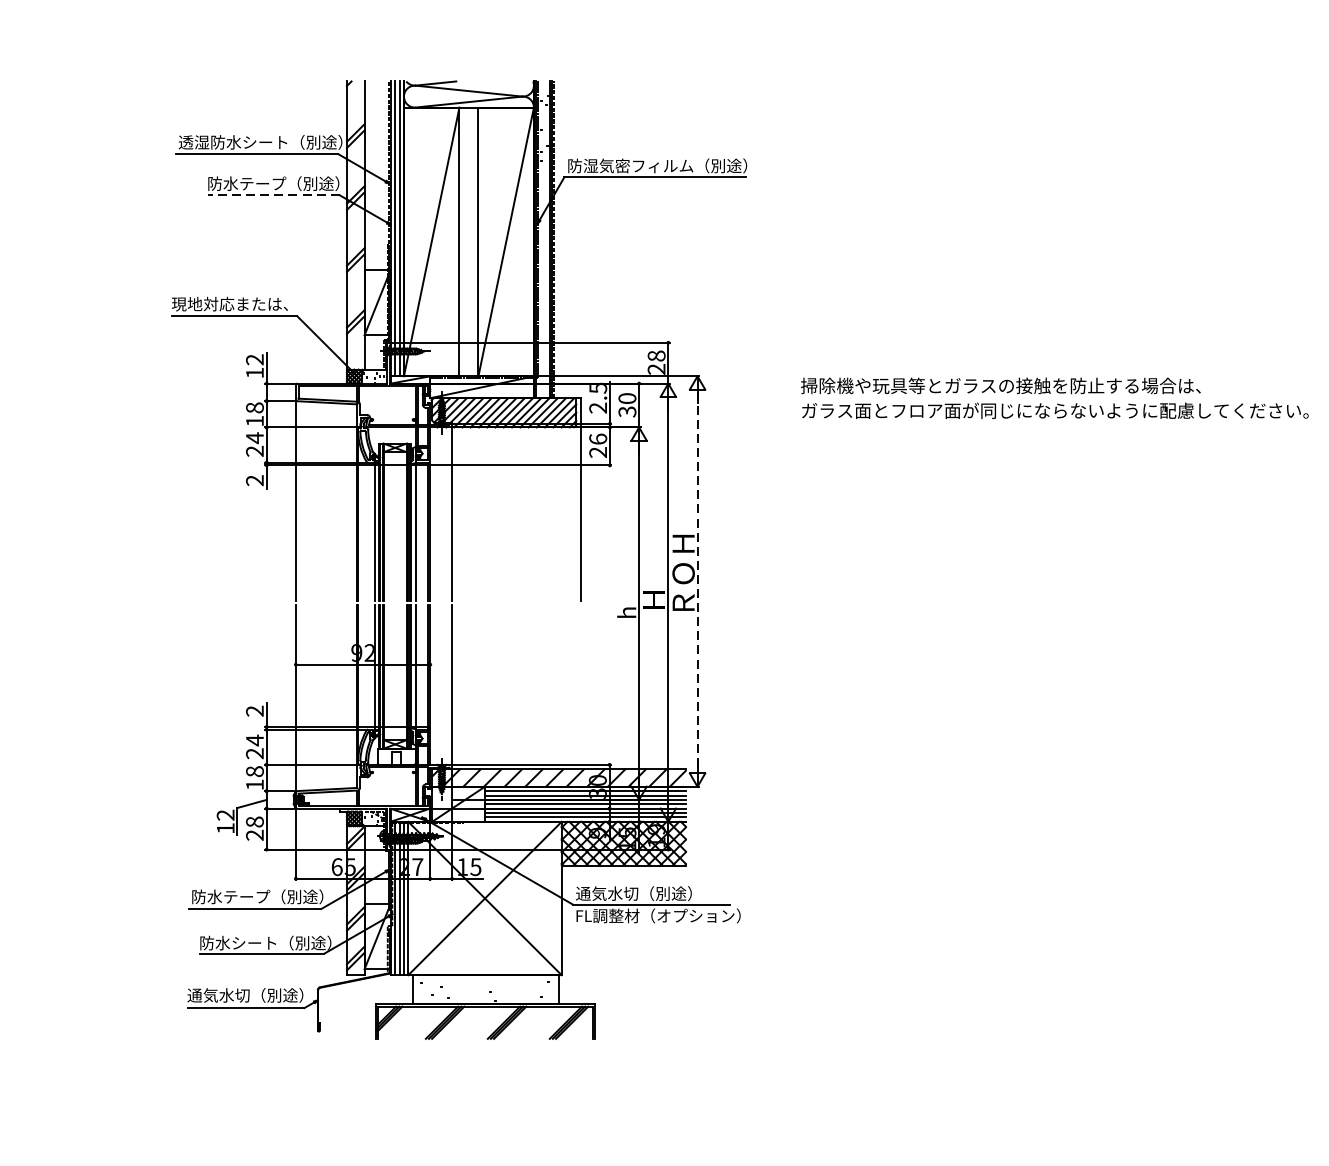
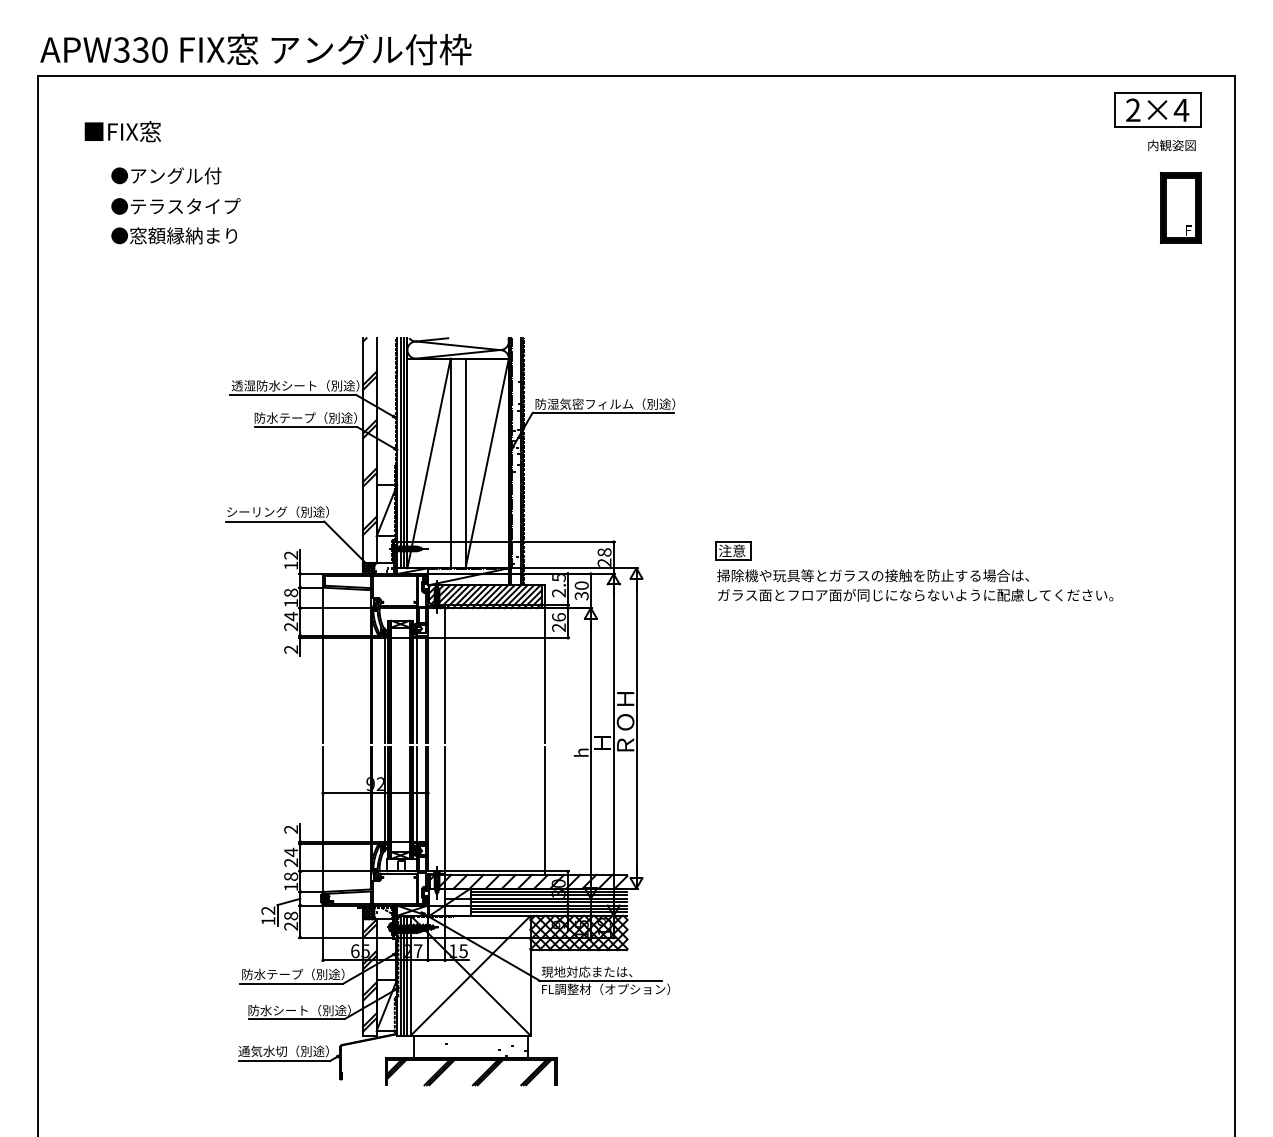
line: (273, 195) -> (305, 427), dashed -> solid
text: (237, 303) -> (277, 511), 現地対応または、 -> シーリング（別途）
part: (821, 353) -> (733, 550), added
line: (697, 581) -> (636, 728), dashed -> solid
line: (580, 686) -> (545, 810), added
text: (633, 893) -> (586, 971), 通気水切（別途） -> 現地対応または、

